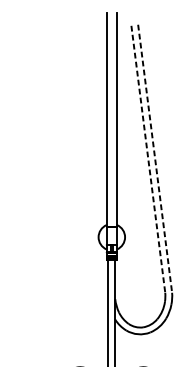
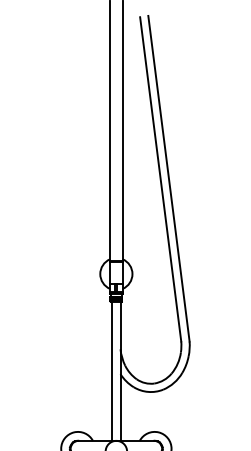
line: (148, 159) -> (160, 179), dashed -> solid
line: (155, 159) -> (169, 179), dashed -> solid

